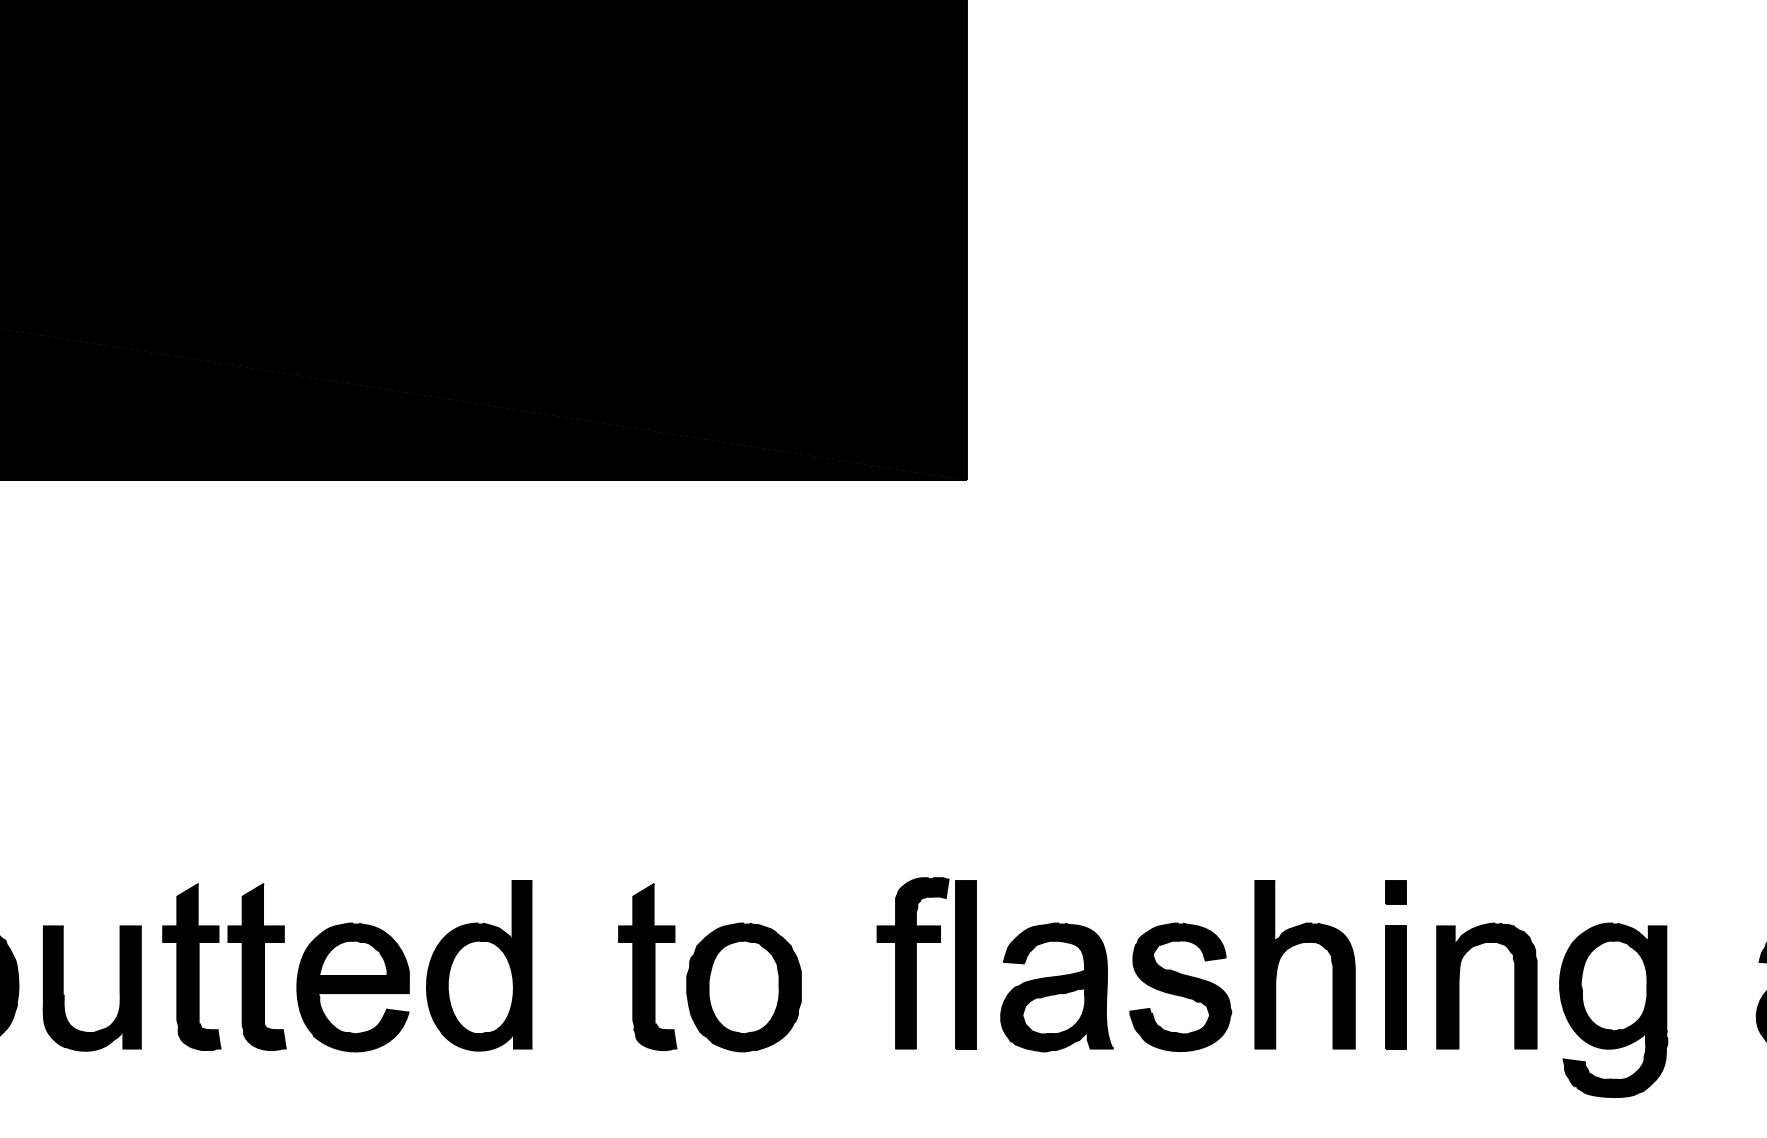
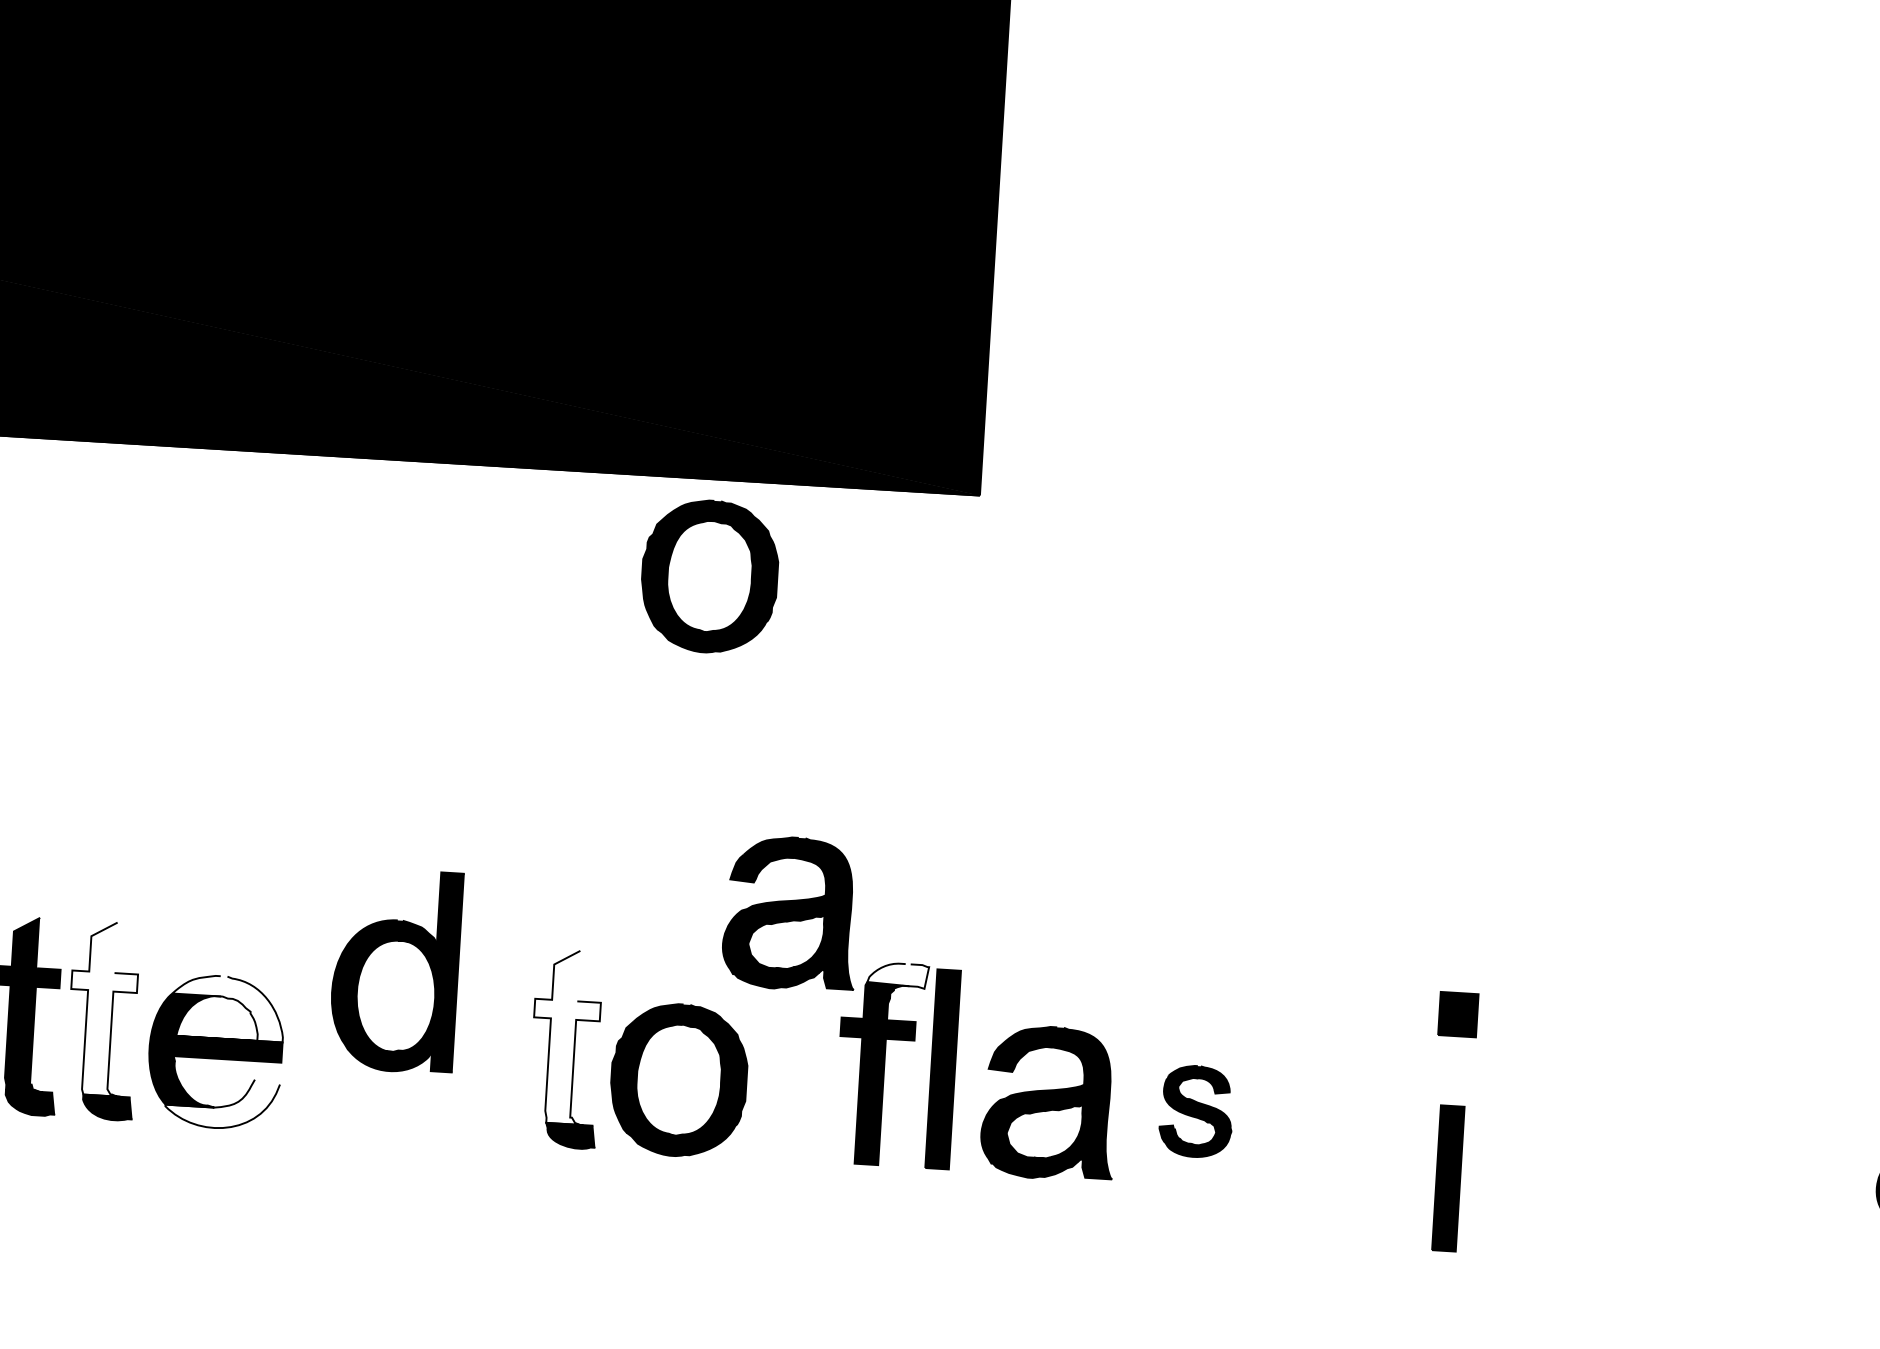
part: (743, 562) -> (709, 576), added
part: (829, 841) -> (790, 913), added
fill: (922, 888) -> (897, 975), removed
part: (1395, 892) -> (1457, 1014), size x1.6
part: (1296, 945) -> (1336, 1070), removed
fill: (360, 949) -> (227, 1007), removed
fill: (255, 956) -> (102, 1008), removed
fill: (646, 956) -> (565, 1036), removed
part: (479, 965) -> (395, 970), moved
part: (1459, 985) -> (1526, 1129), removed
part: (1180, 986) -> (1196, 1110), size x0.6
part: (1395, 987) -> (1447, 1178), moved
part: (1613, 1009) -> (1707, 1169), removed
fill: (360, 1029) -> (221, 1102), removed

